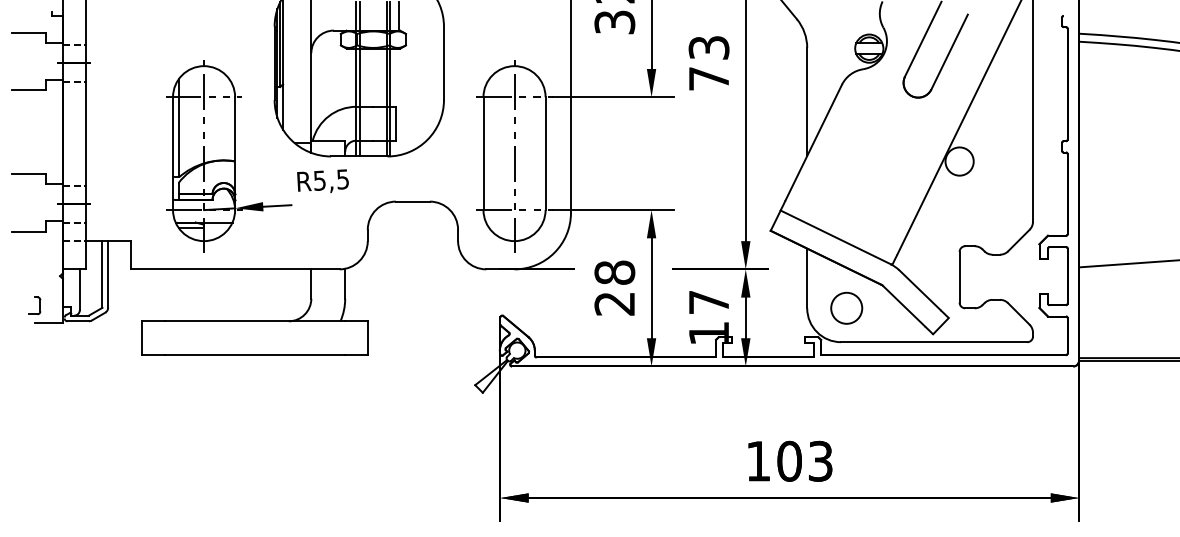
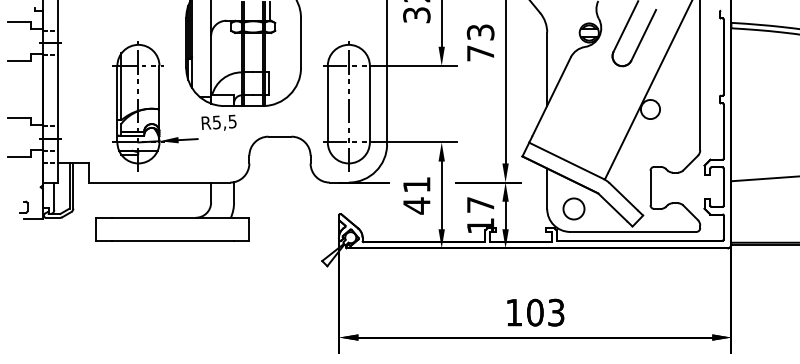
text: (614, 288) -> (416, 195), 28 -> 41

